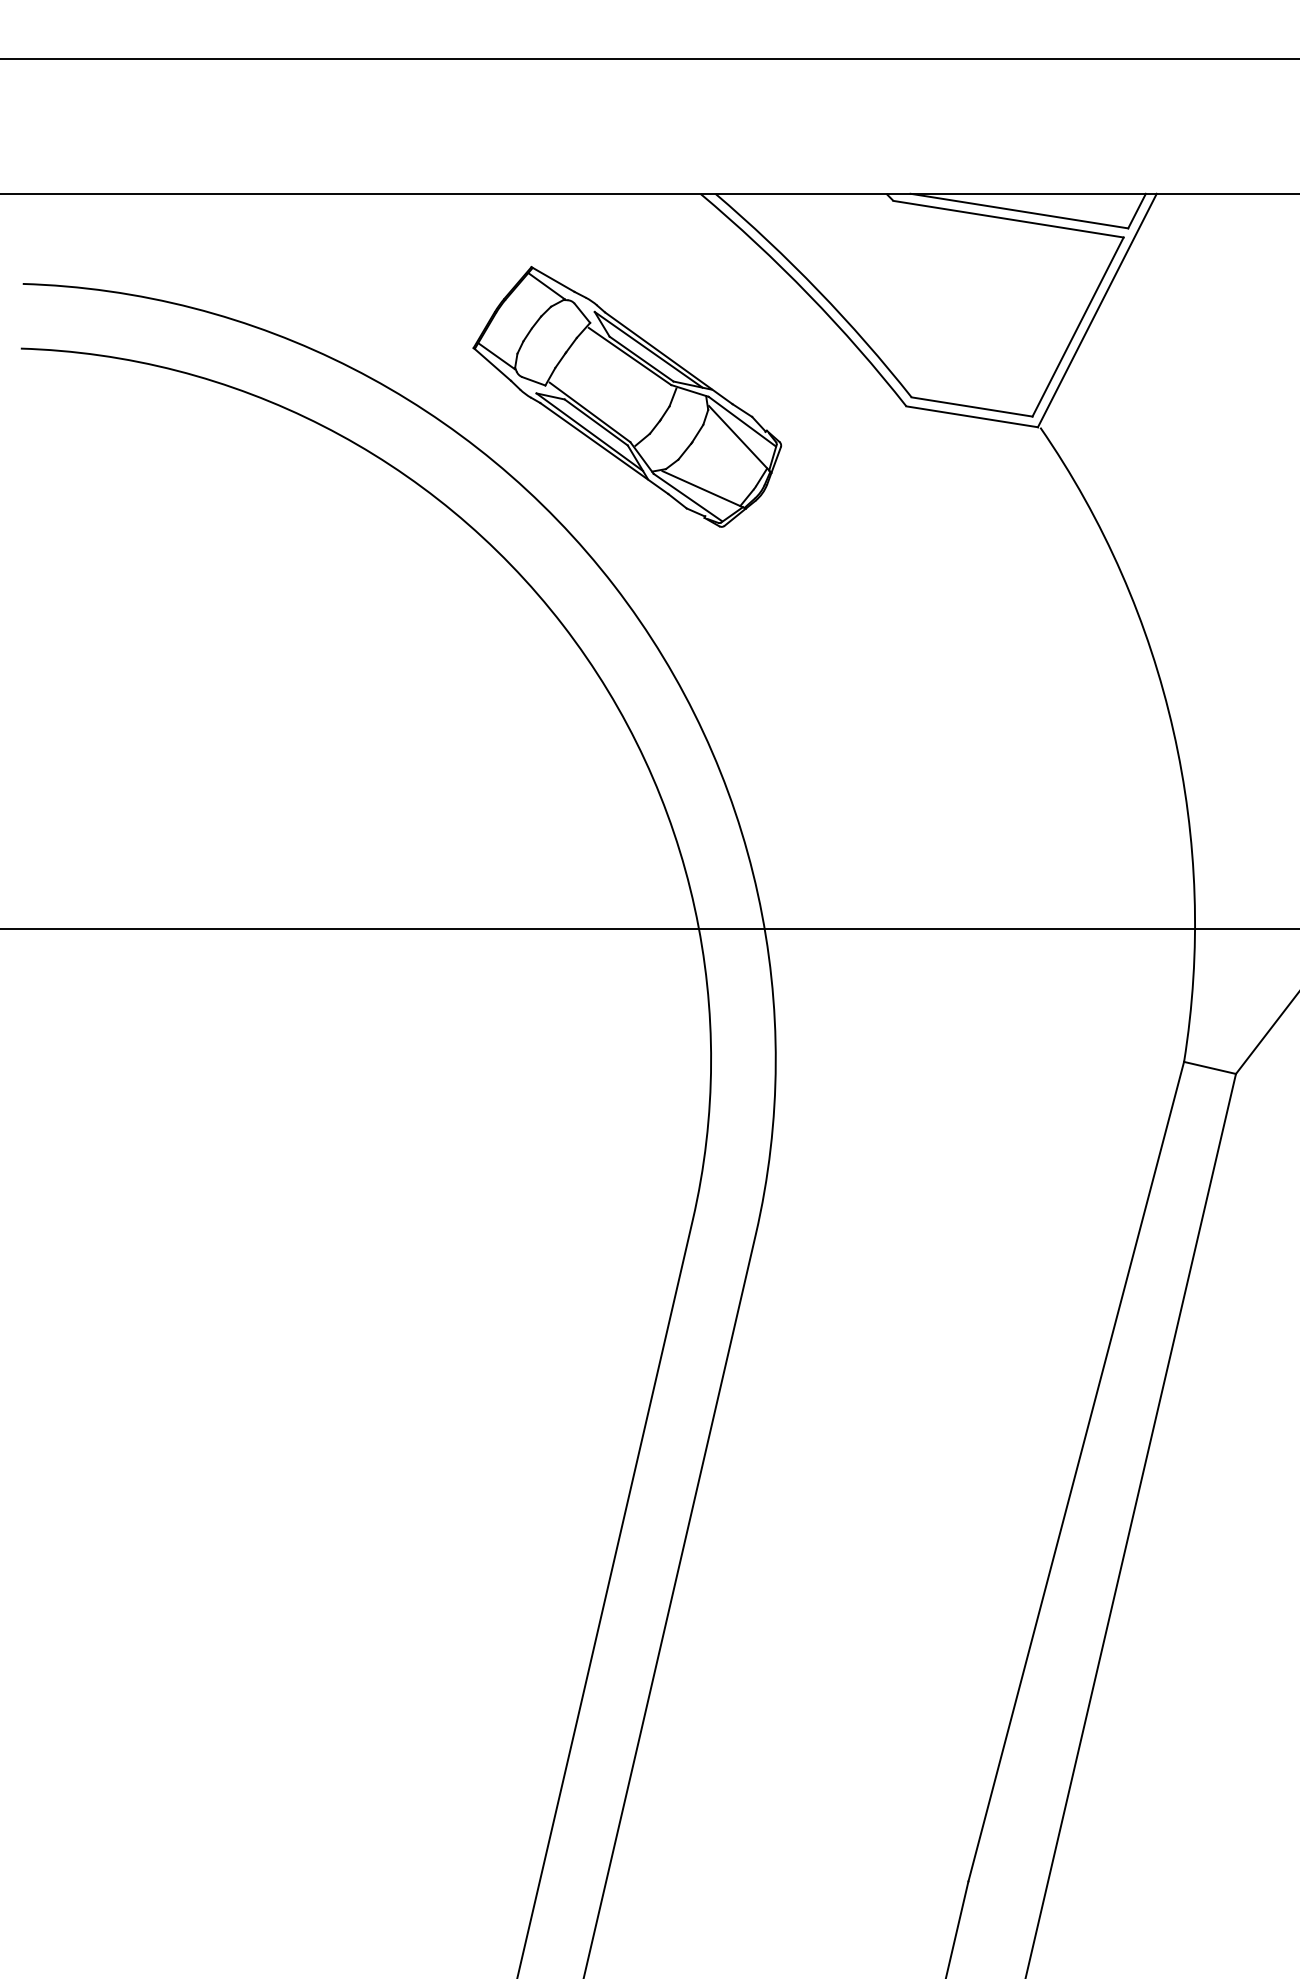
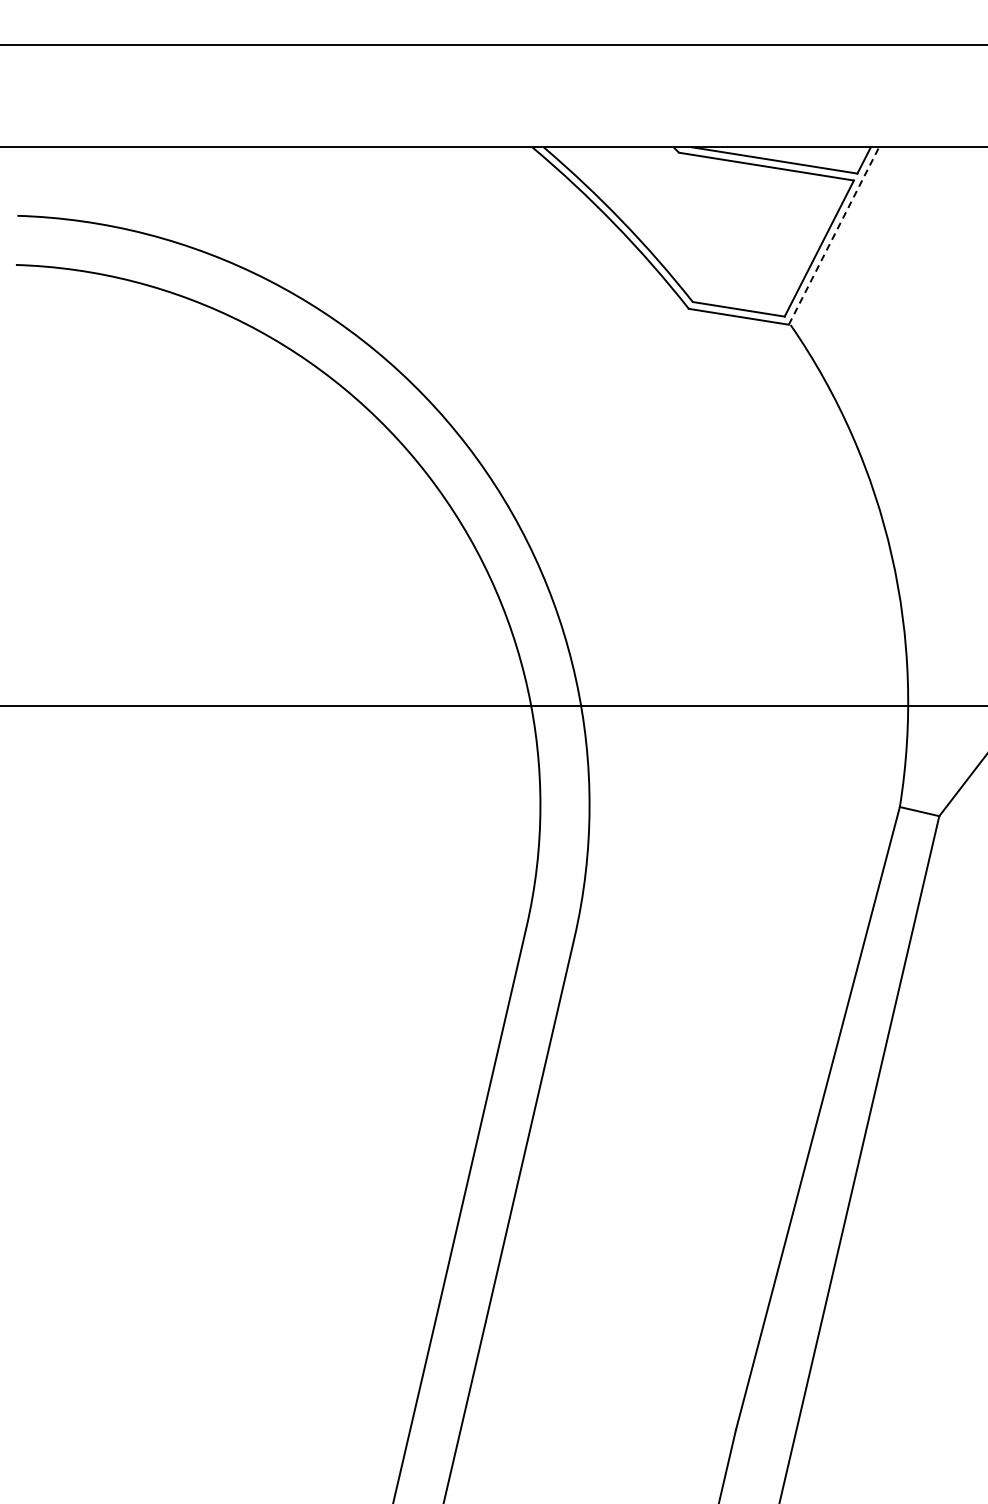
line: (1096, 311) -> (833, 236), solid -> dashed
part: (626, 396) -> (476, 301), removed

